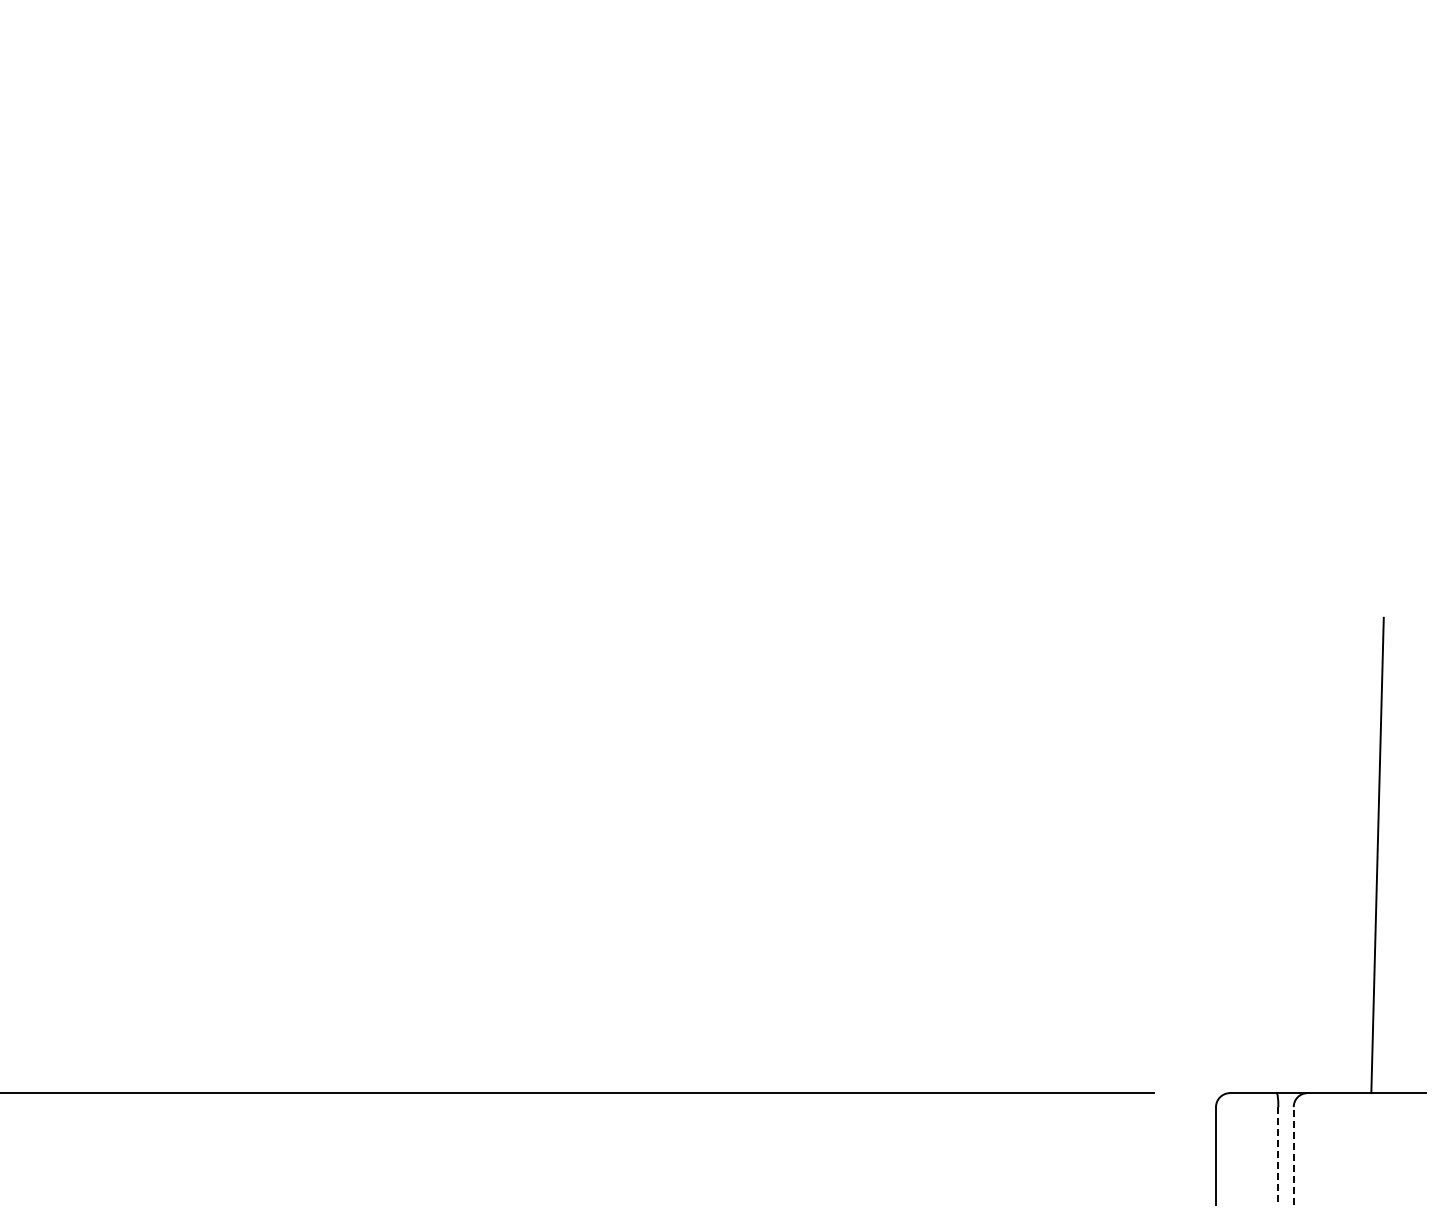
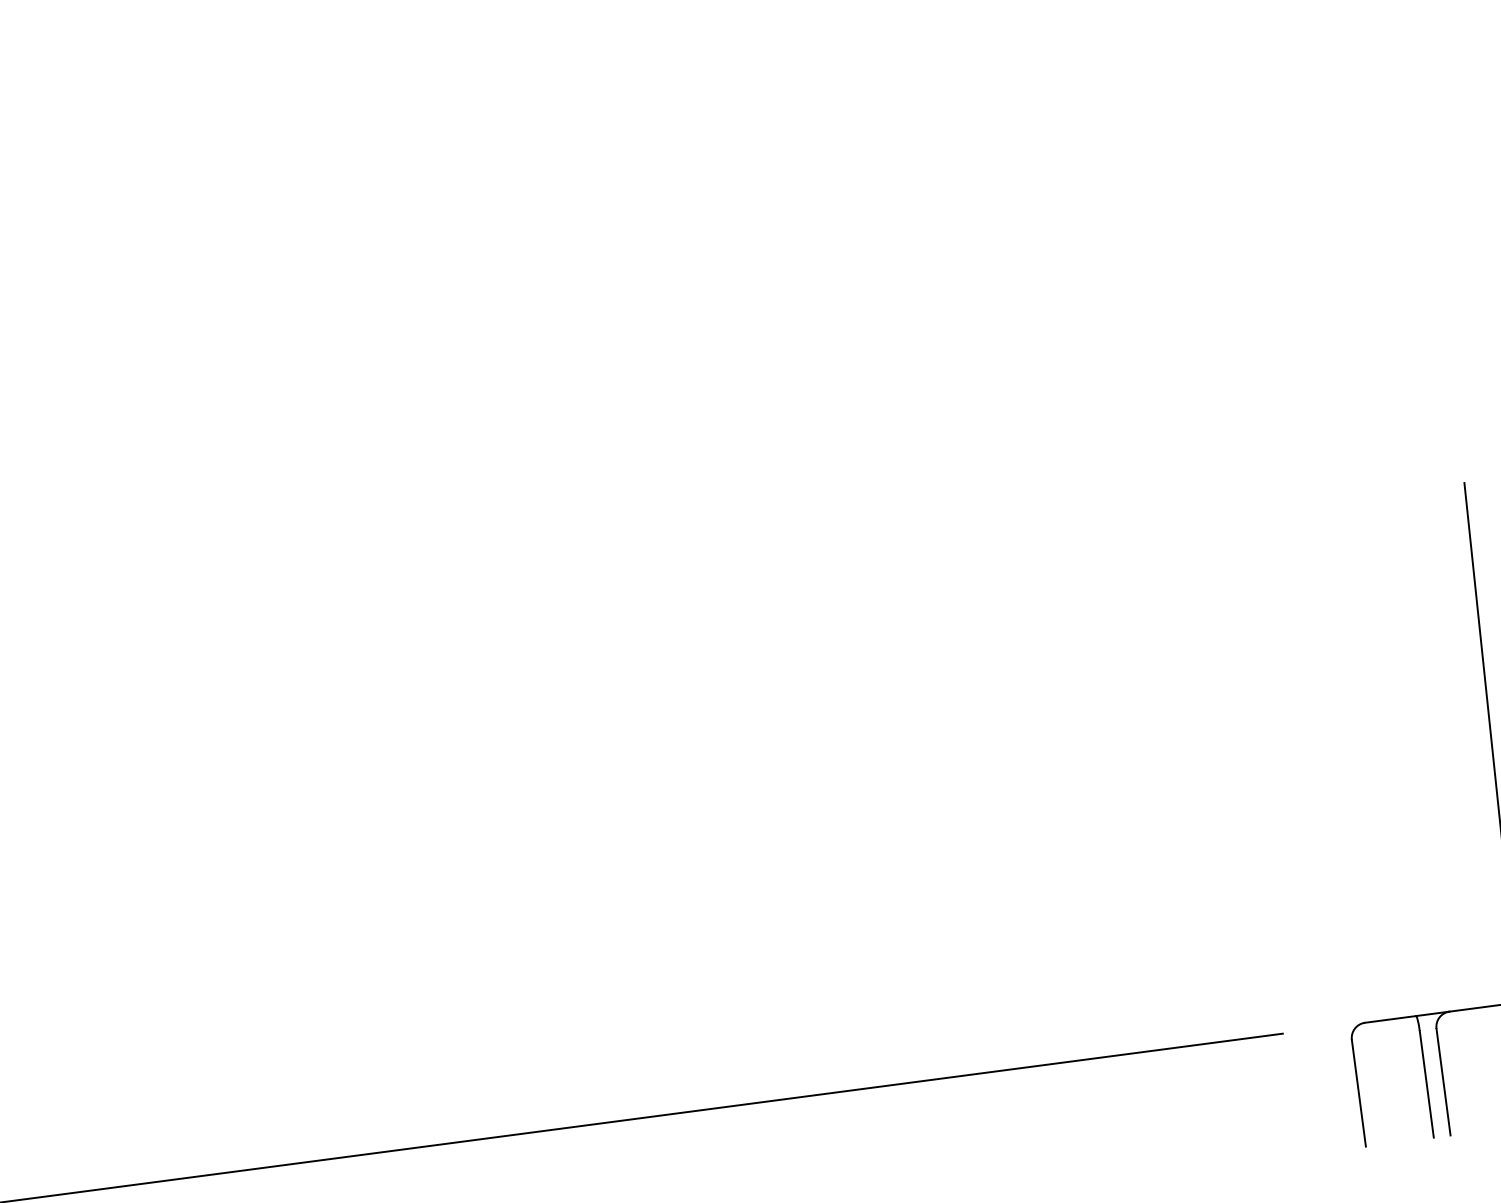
line: (1278, 1156) -> (1426, 1084), dashed -> solid
line: (1293, 1156) -> (1443, 1082), dashed -> solid

